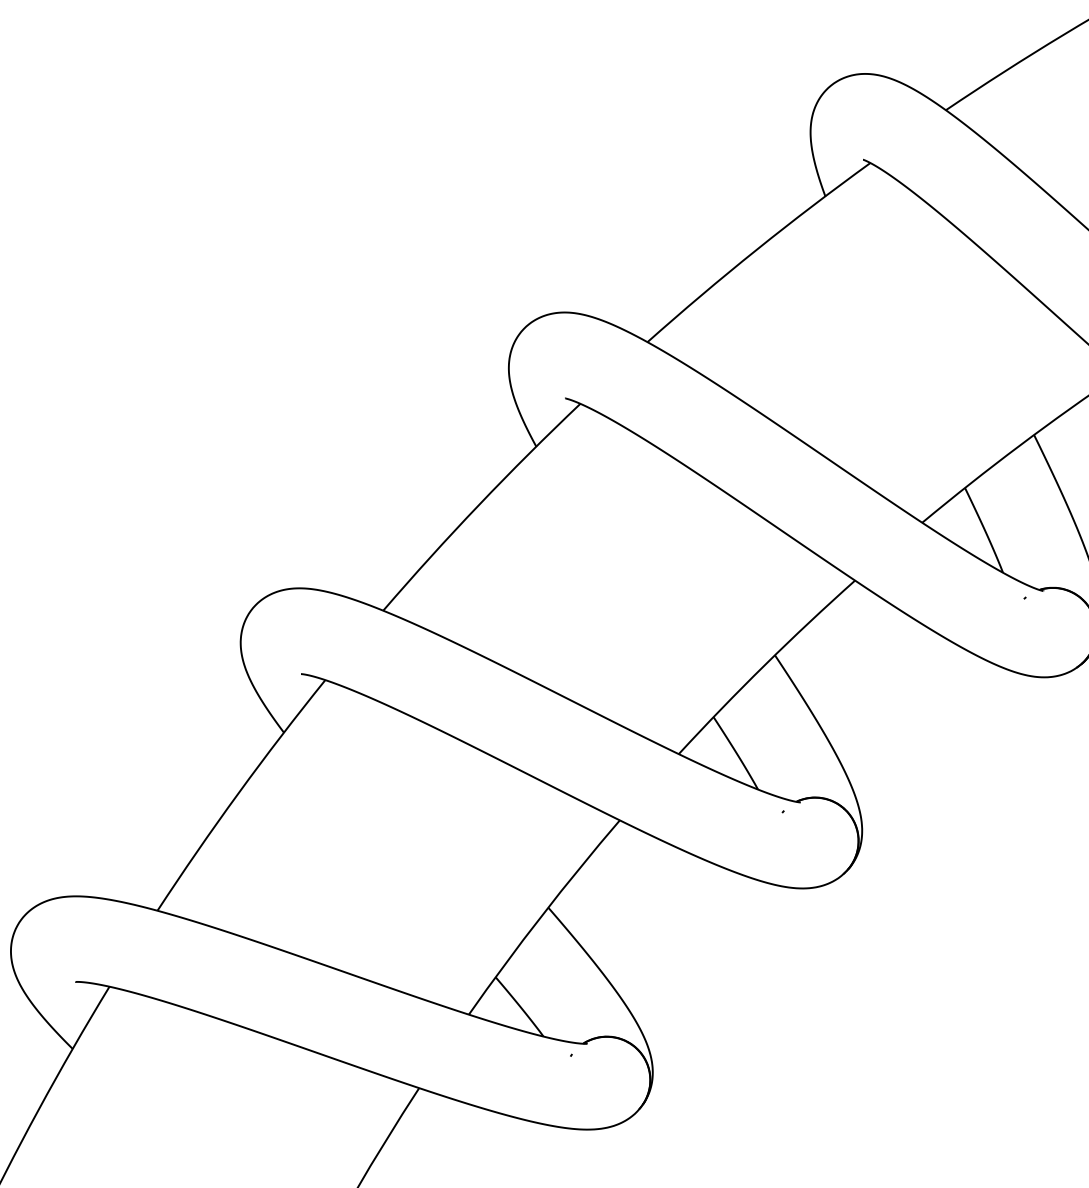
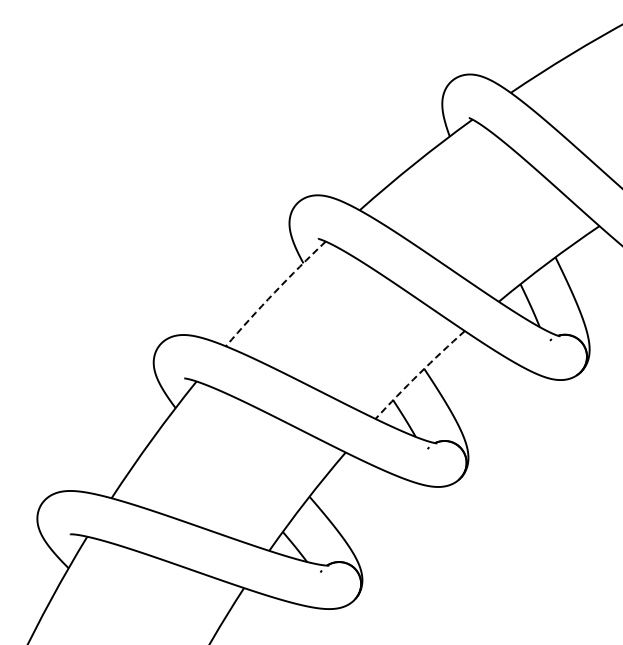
arc: (479, 504) -> (274, 292), solid -> dashed
arc: (765, 664) -> (419, 373), solid -> dashed

